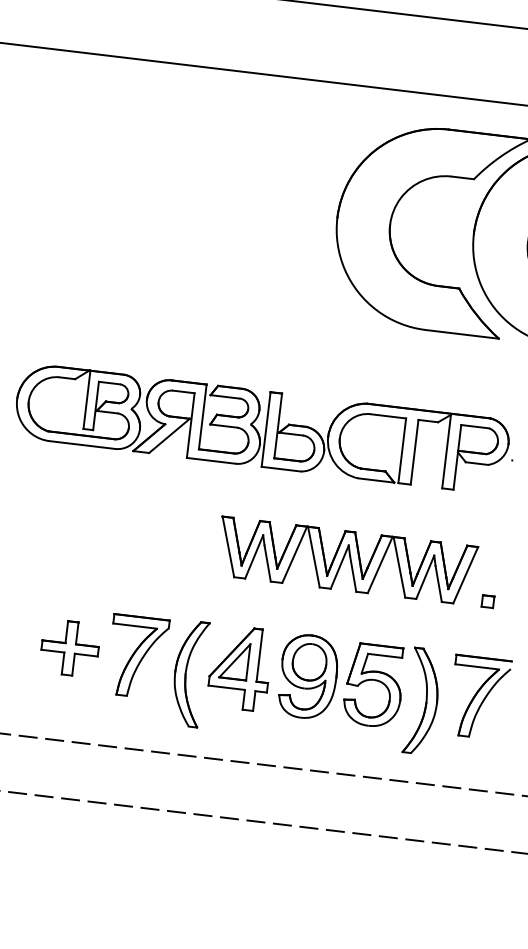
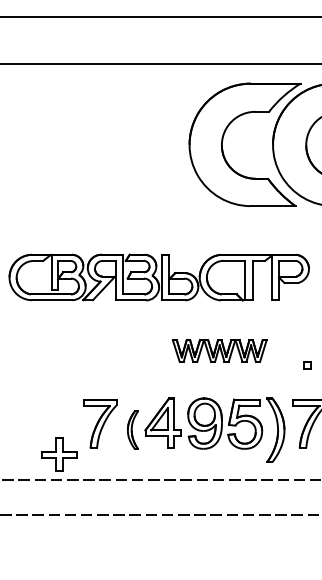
part: (346, 559) -> (219, 350), size x0.6
part: (70, 648) -> (59, 454), moved
part: (188, 672) -> (132, 429), size x0.6

